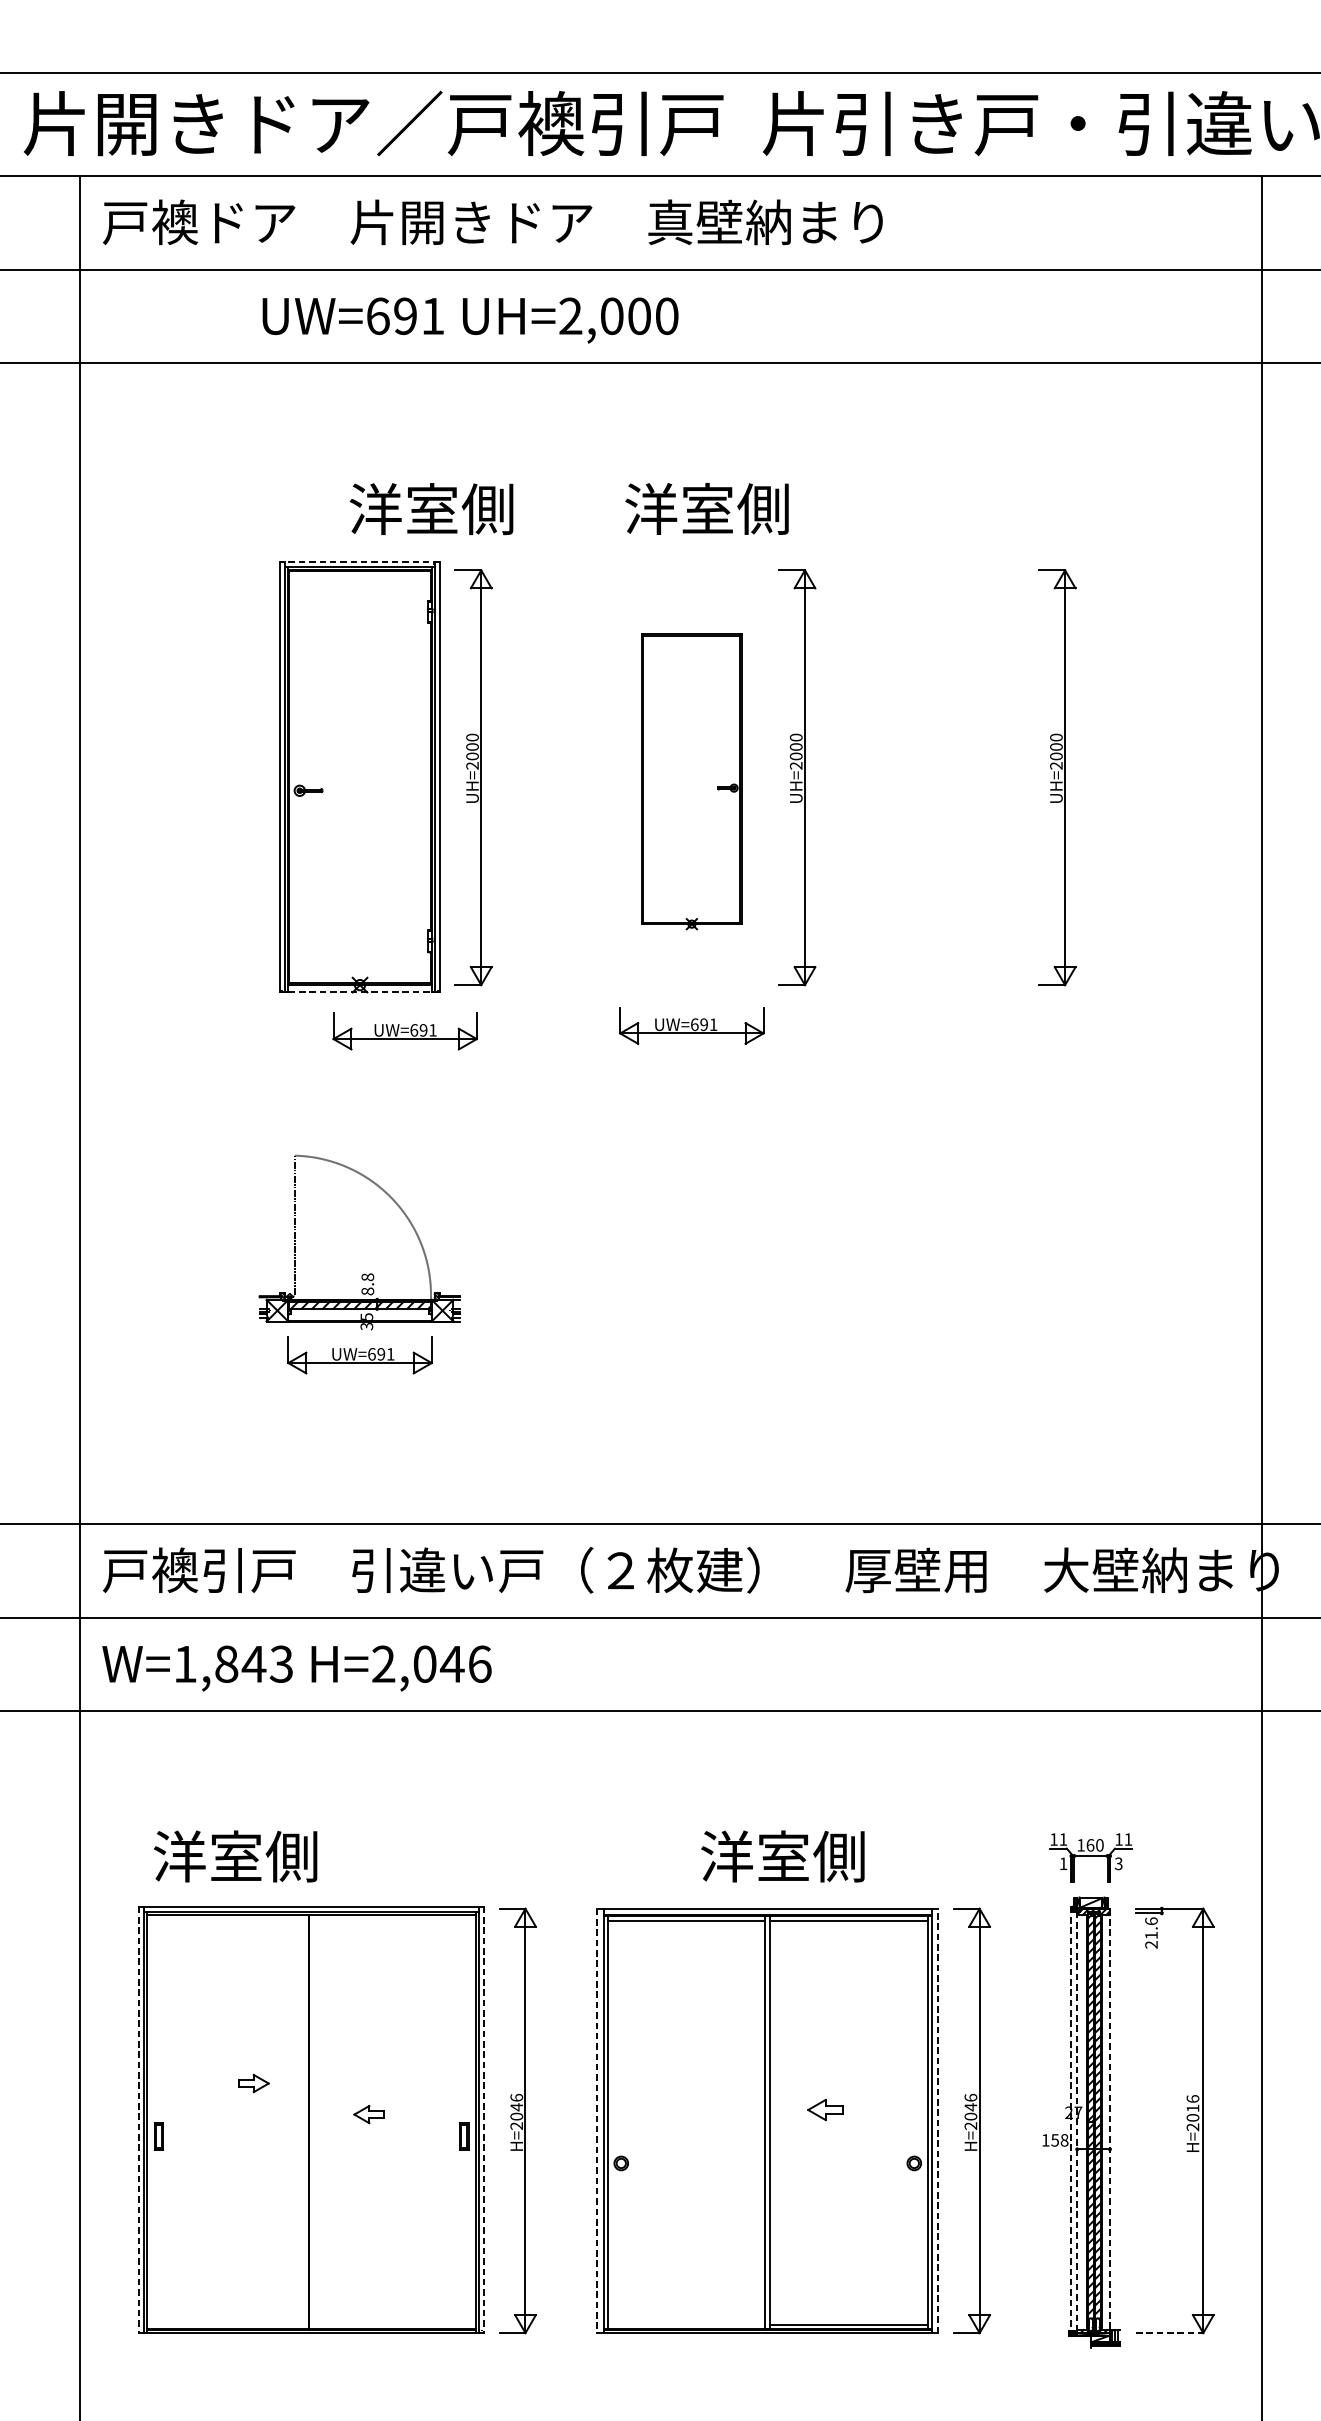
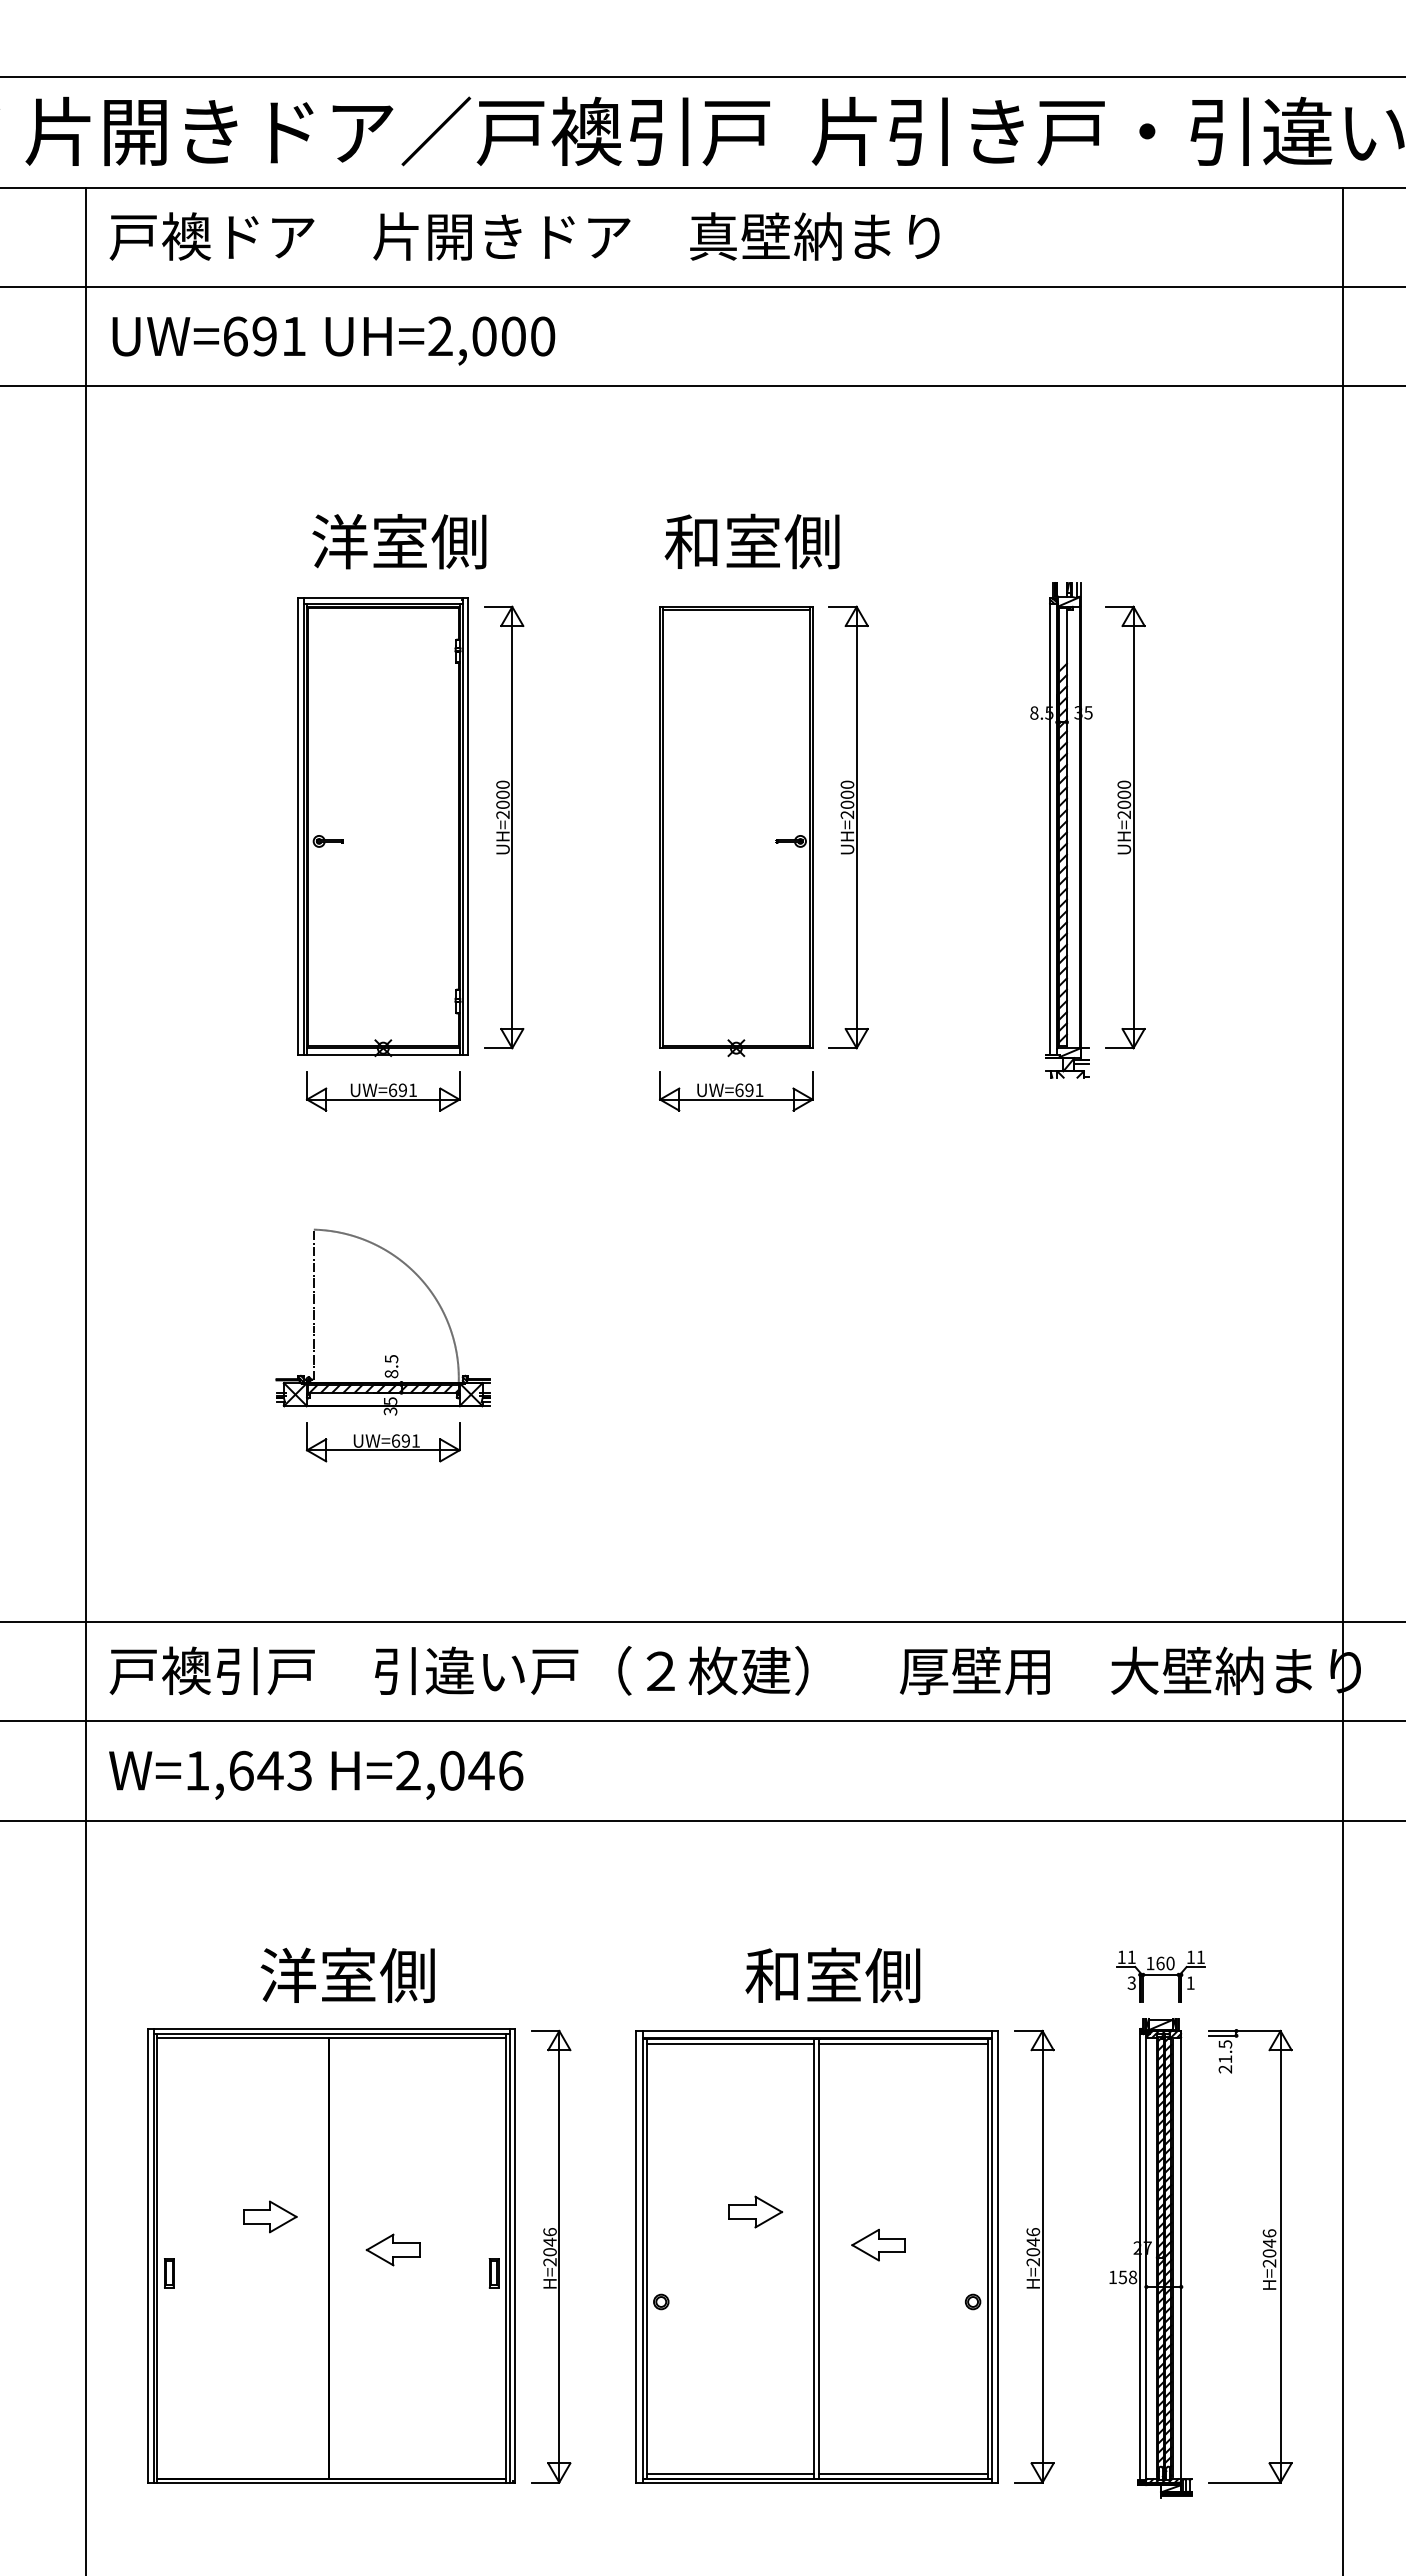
text: (470, 320) -> (333, 340), moved
text: (431, 508) -> (399, 541), moved
text: (650, 508) -> (692, 541), 洋室側 -> 和室側
line: (360, 562) -> (383, 598), dashed -> solid
part: (997, 780) -> (1061, 830), added
part: (691, 781) -> (736, 831), size x1.43
line: (360, 991) -> (383, 1055), dashed -> solid
part: (404, 1031) -> (382, 1091), moved
text: (367, 1277) -> (391, 1359), 8.8 -> 8.5
text: (226, 1663) -> (241, 1770), W=1,843 -> W=1,643
text: (235, 1855) -> (347, 1974), moved
text: (726, 1855) -> (773, 1974), 洋室側 -> 和室側
text: (1063, 1863) -> (1131, 1982), 1 -> 3
text: (1118, 1863) -> (1190, 1982), 3 -> 1
text: (1151, 1921) -> (1225, 2044), 21.6 -> 21.5
part: (709, 2078) -> (755, 2211), added
part: (254, 2083) -> (270, 2216), size x1.67
text: (1192, 2108) -> (1269, 2243), H=2016 -> H=2046
part: (825, 2109) -> (878, 2244), size x1.43
part: (368, 2114) -> (392, 2249), size x1.67
line: (1071, 2118) -> (1140, 2254), dashed -> solid
line: (139, 2119) -> (148, 2255), dashed -> solid
line: (484, 2119) -> (515, 2255), dashed -> solid
line: (1110, 2119) -> (1181, 2255), dashed -> solid
line: (597, 2120) -> (635, 2256), dashed -> solid
line: (938, 2120) -> (998, 2256), dashed -> solid
line: (1077, 2120) -> (1146, 2256), dashed -> solid
line: (686, 2324) -> (730, 2473), added
line: (1169, 2333) -> (1244, 2482), dashed -> solid

